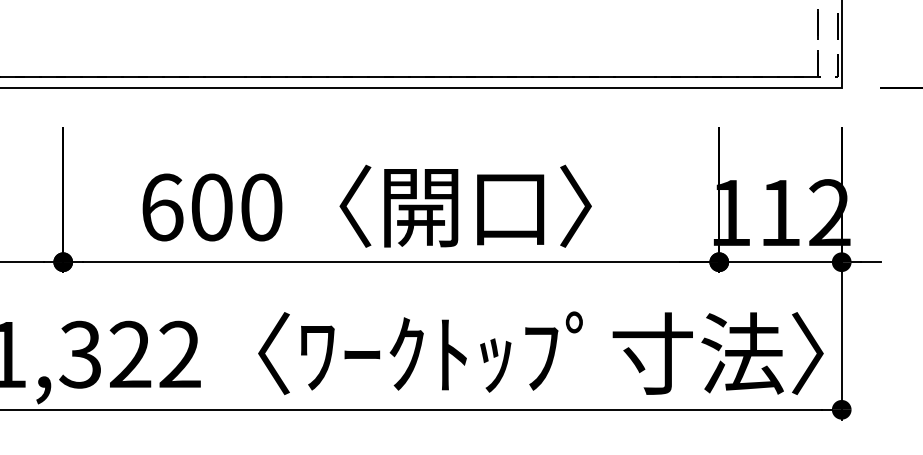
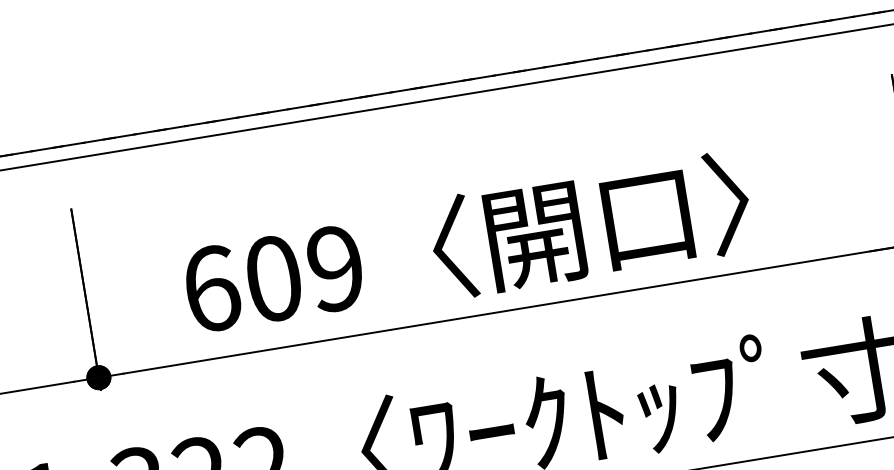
text: (261, 207) -> (335, 268), 600 -> 609

